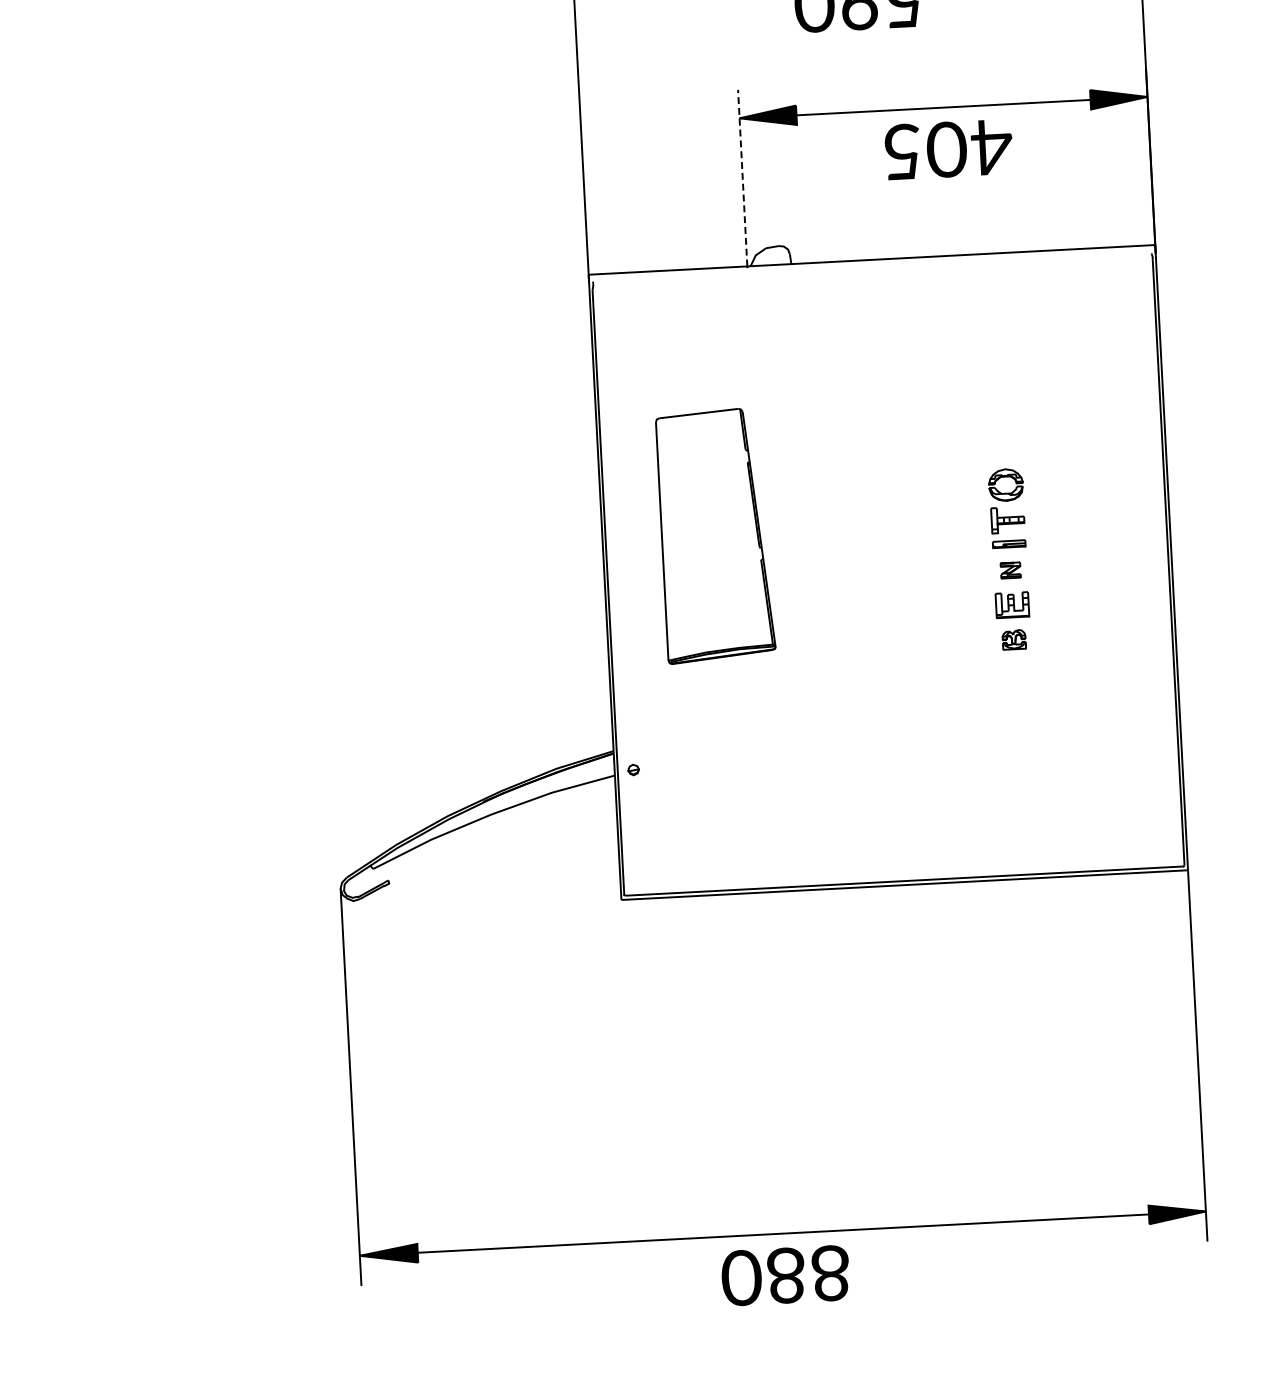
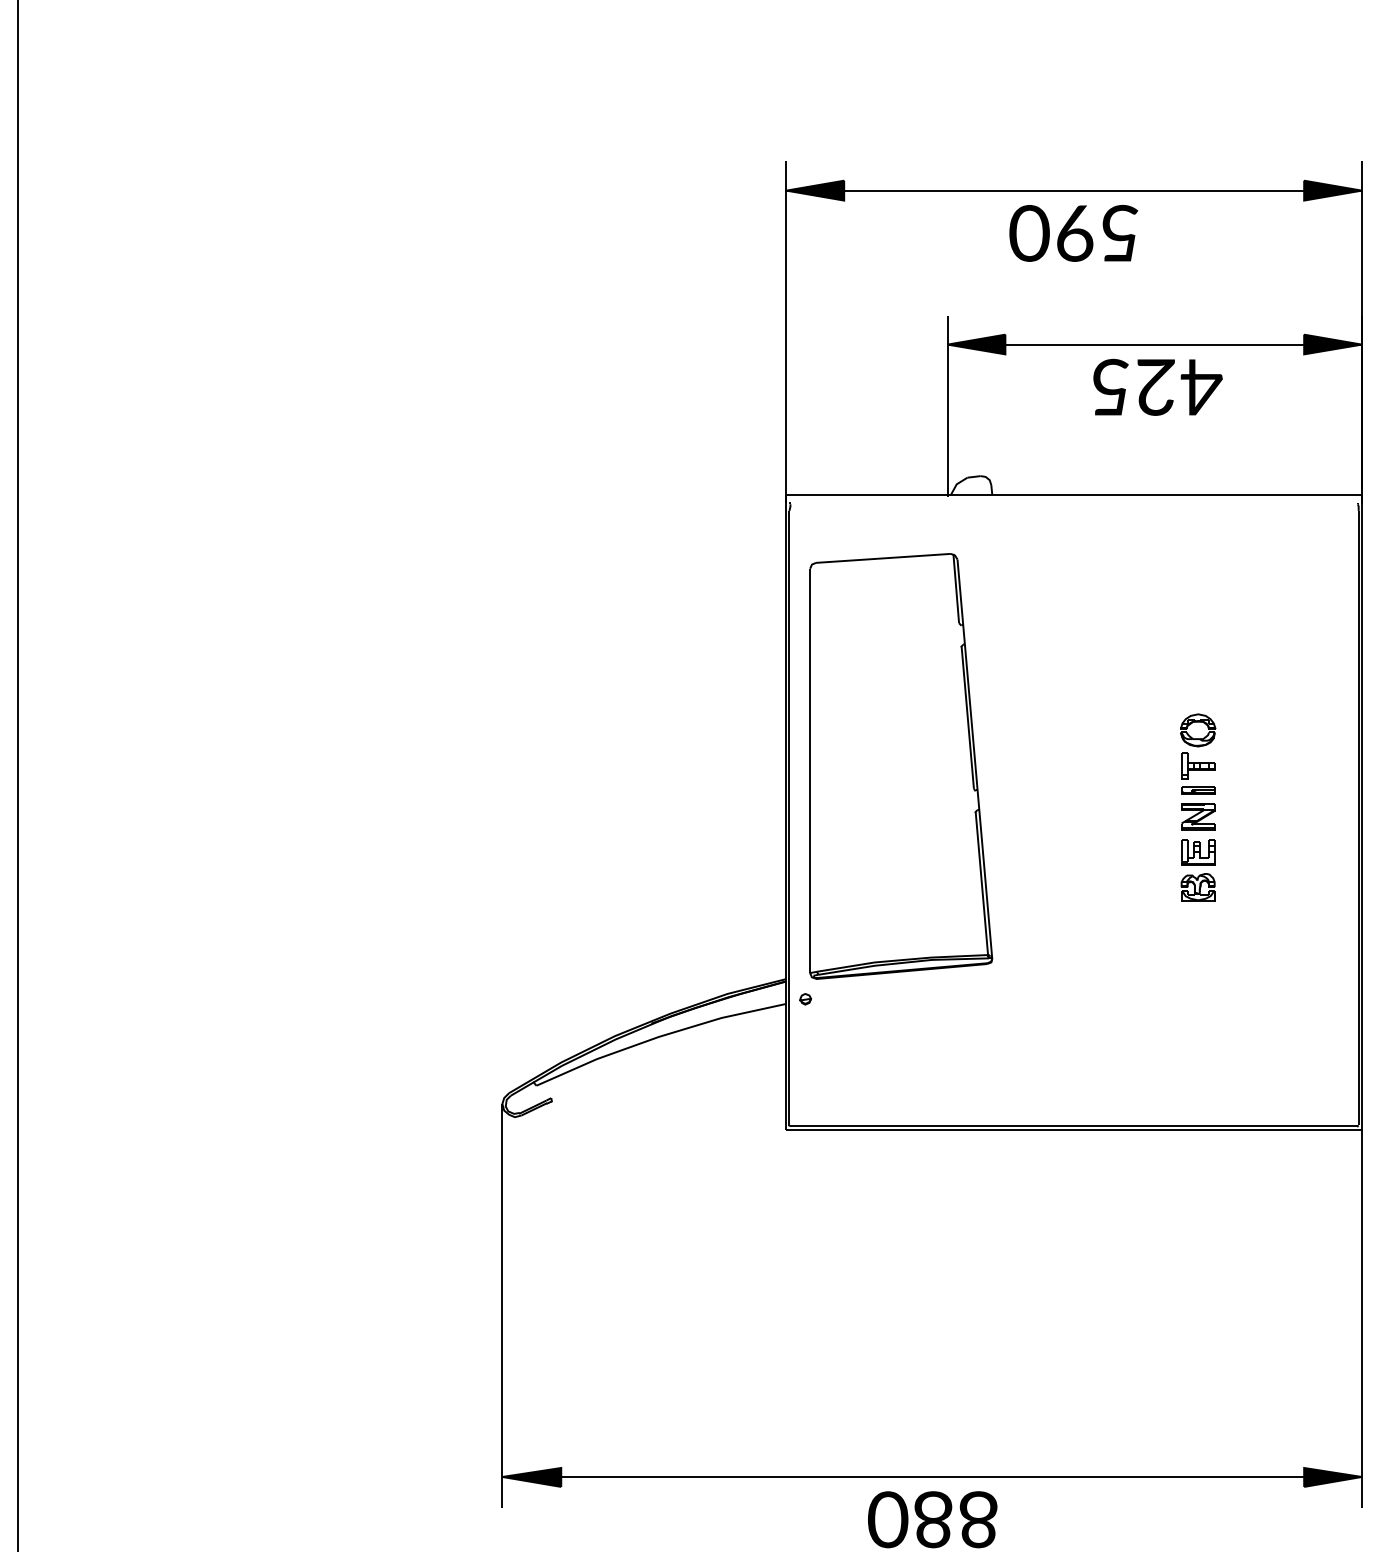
text: (946, 149) -> (1155, 387), 405 -> 425
line: (742, 178) -> (947, 405), dashed -> solid
part: (716, 535) -> (901, 766), size x1.67
part: (1010, 569) -> (1198, 816), size x1.67
part: (1013, 639) -> (1197, 887), size x1.43

